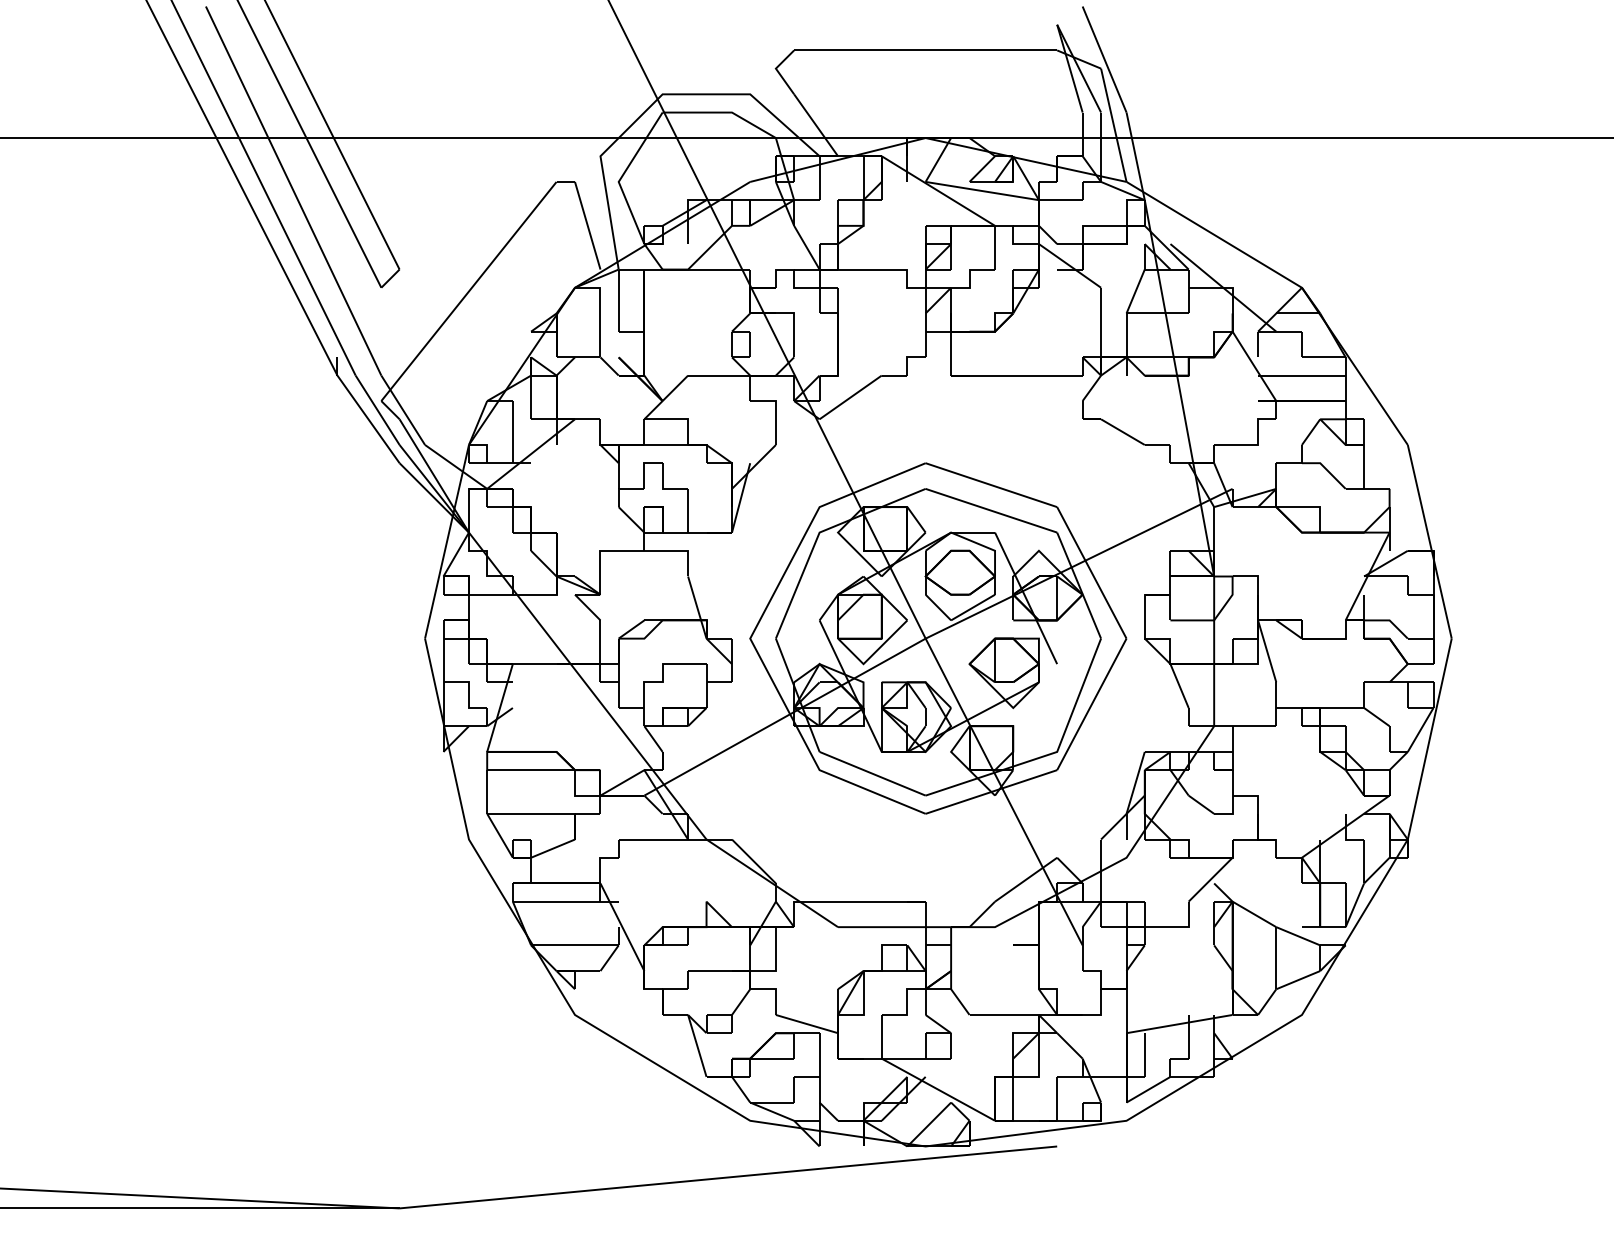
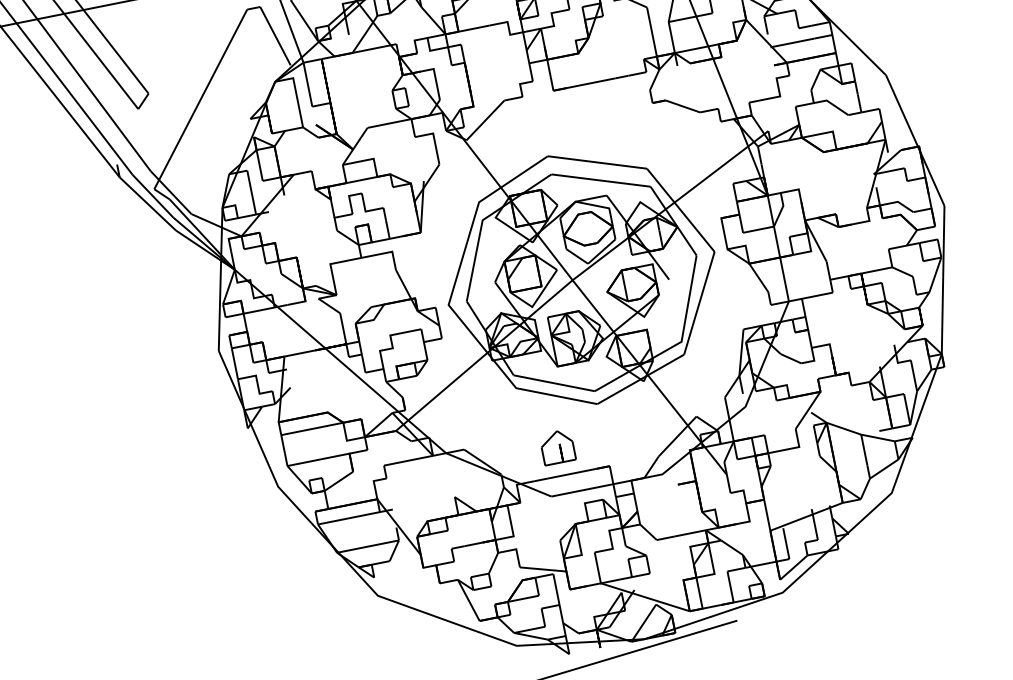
part: (859, 861) -> (557, 447), added

